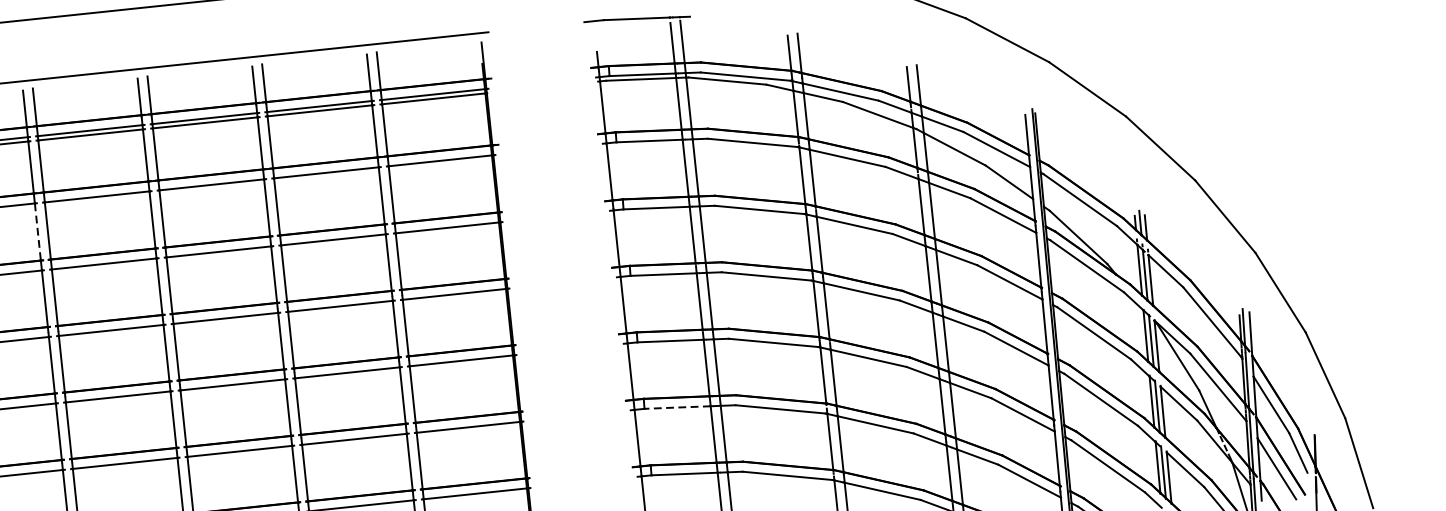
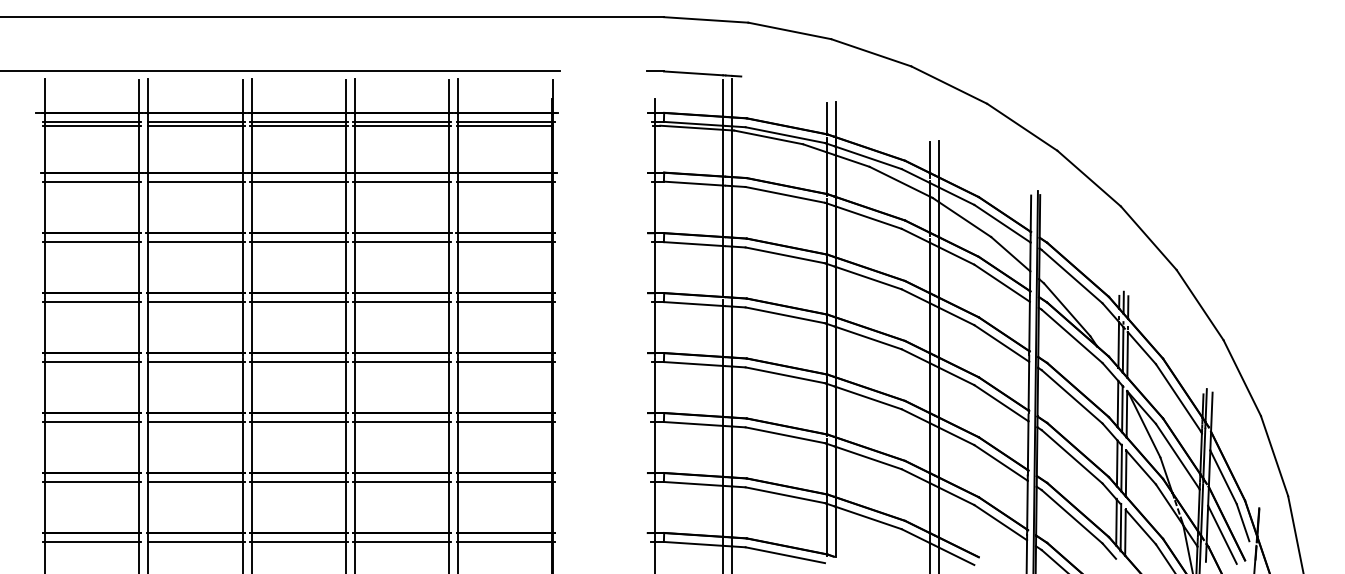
line: (38, 232) -> (139, 207), dashed -> solid
line: (677, 407) -> (693, 423), dashed -> solid

